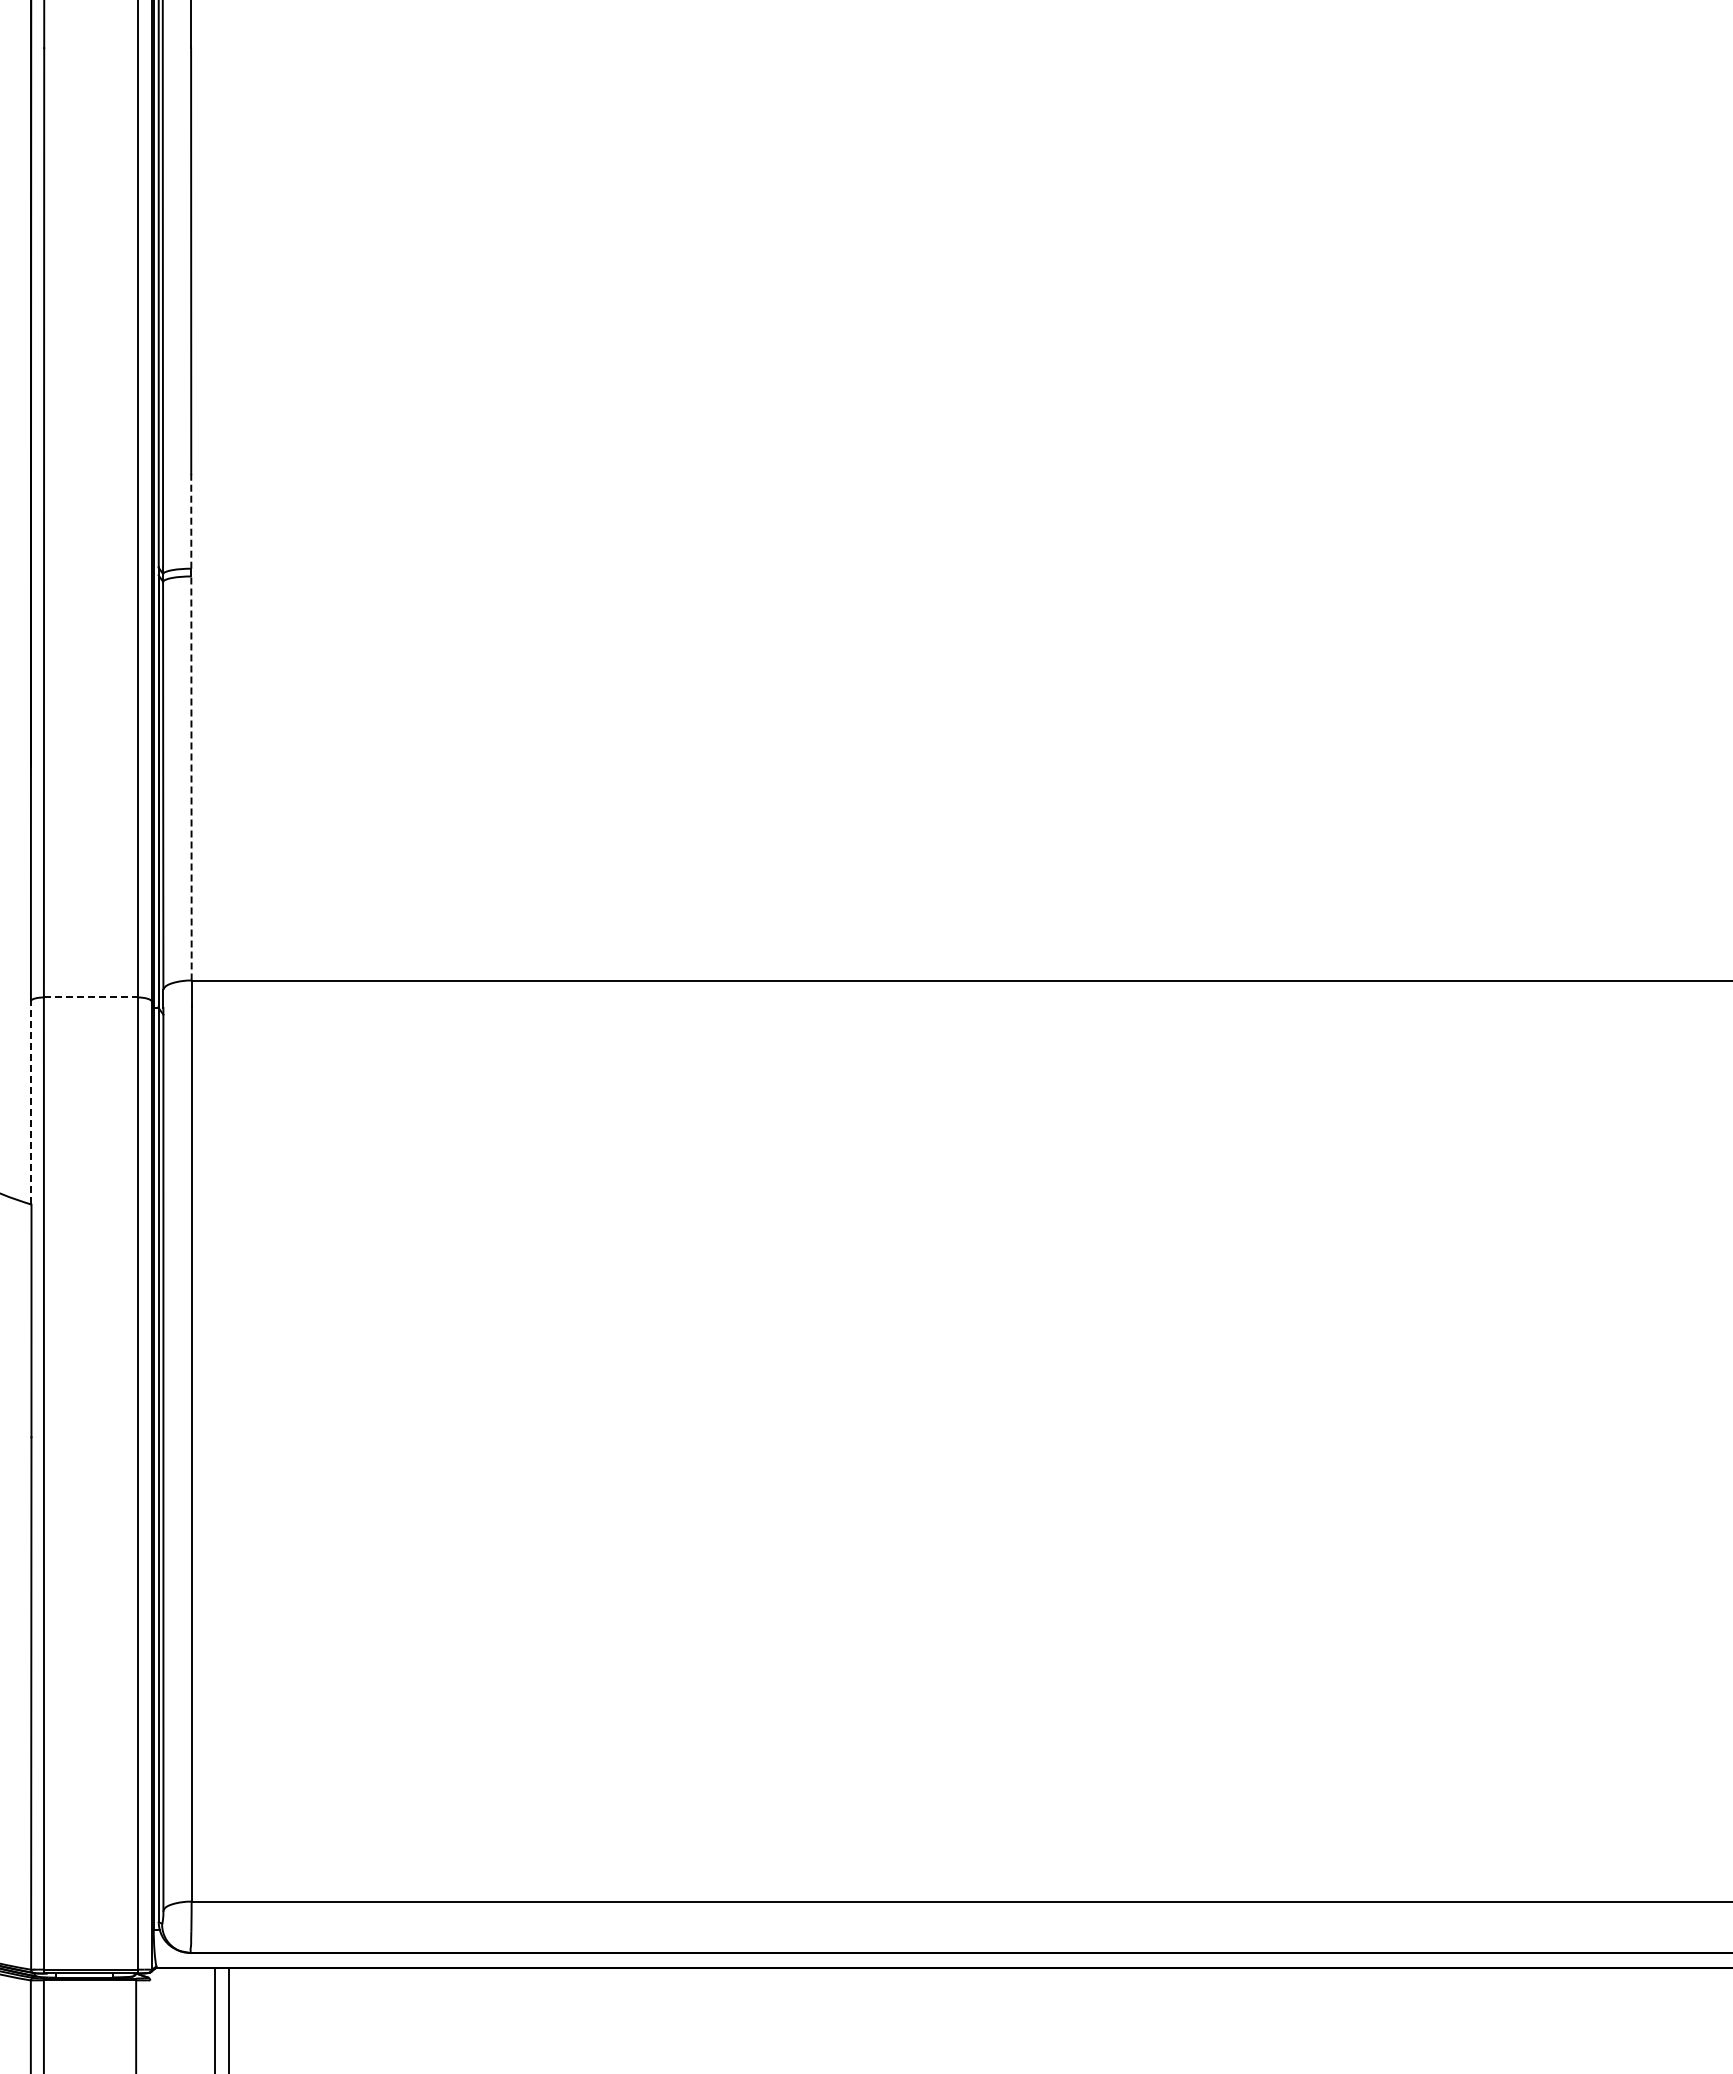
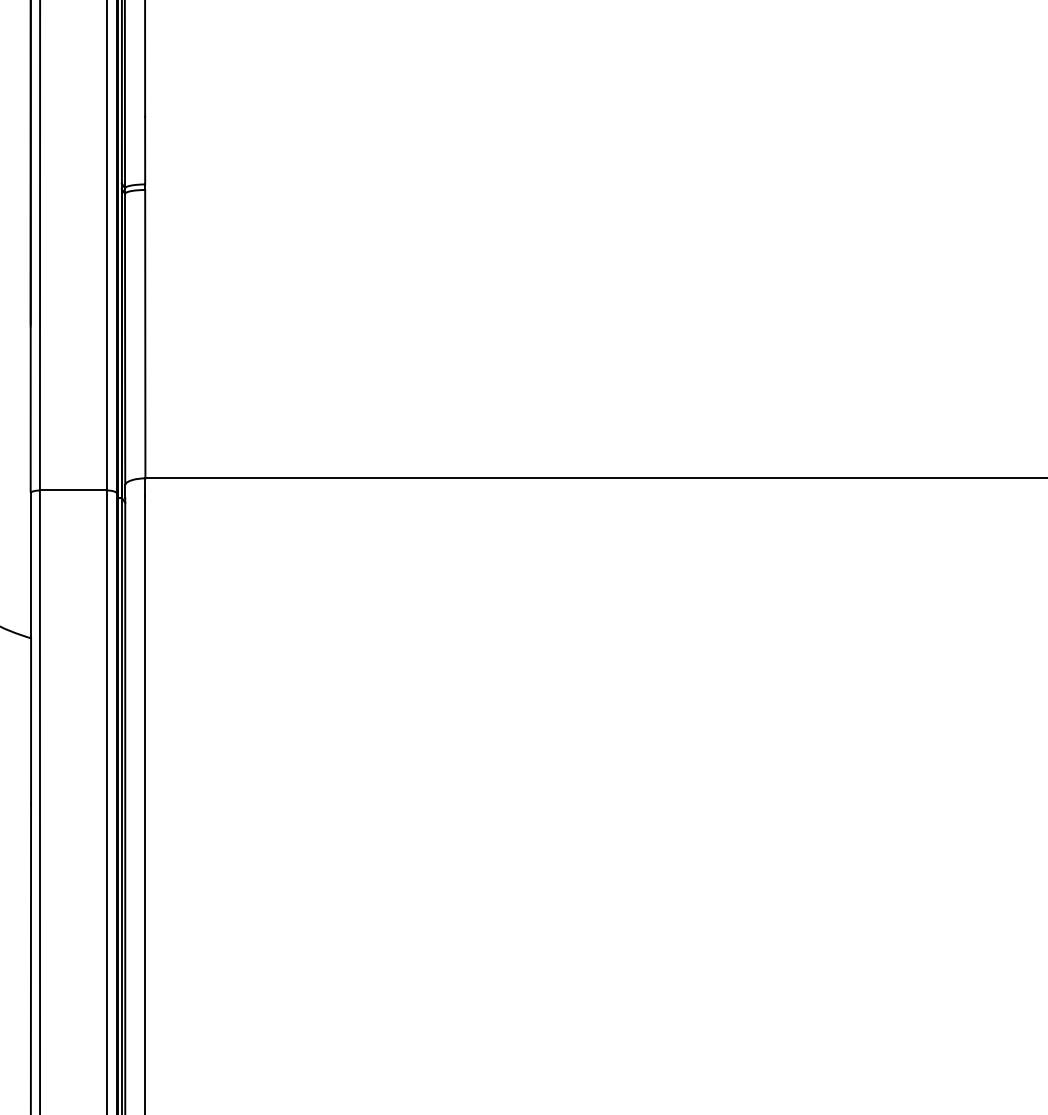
line: (191, 520) -> (145, 150), dashed -> solid
line: (191, 777) -> (145, 333), dashed -> solid
line: (91, 997) -> (73, 490), dashed -> solid
line: (30, 1102) -> (30, 565), dashed -> solid

